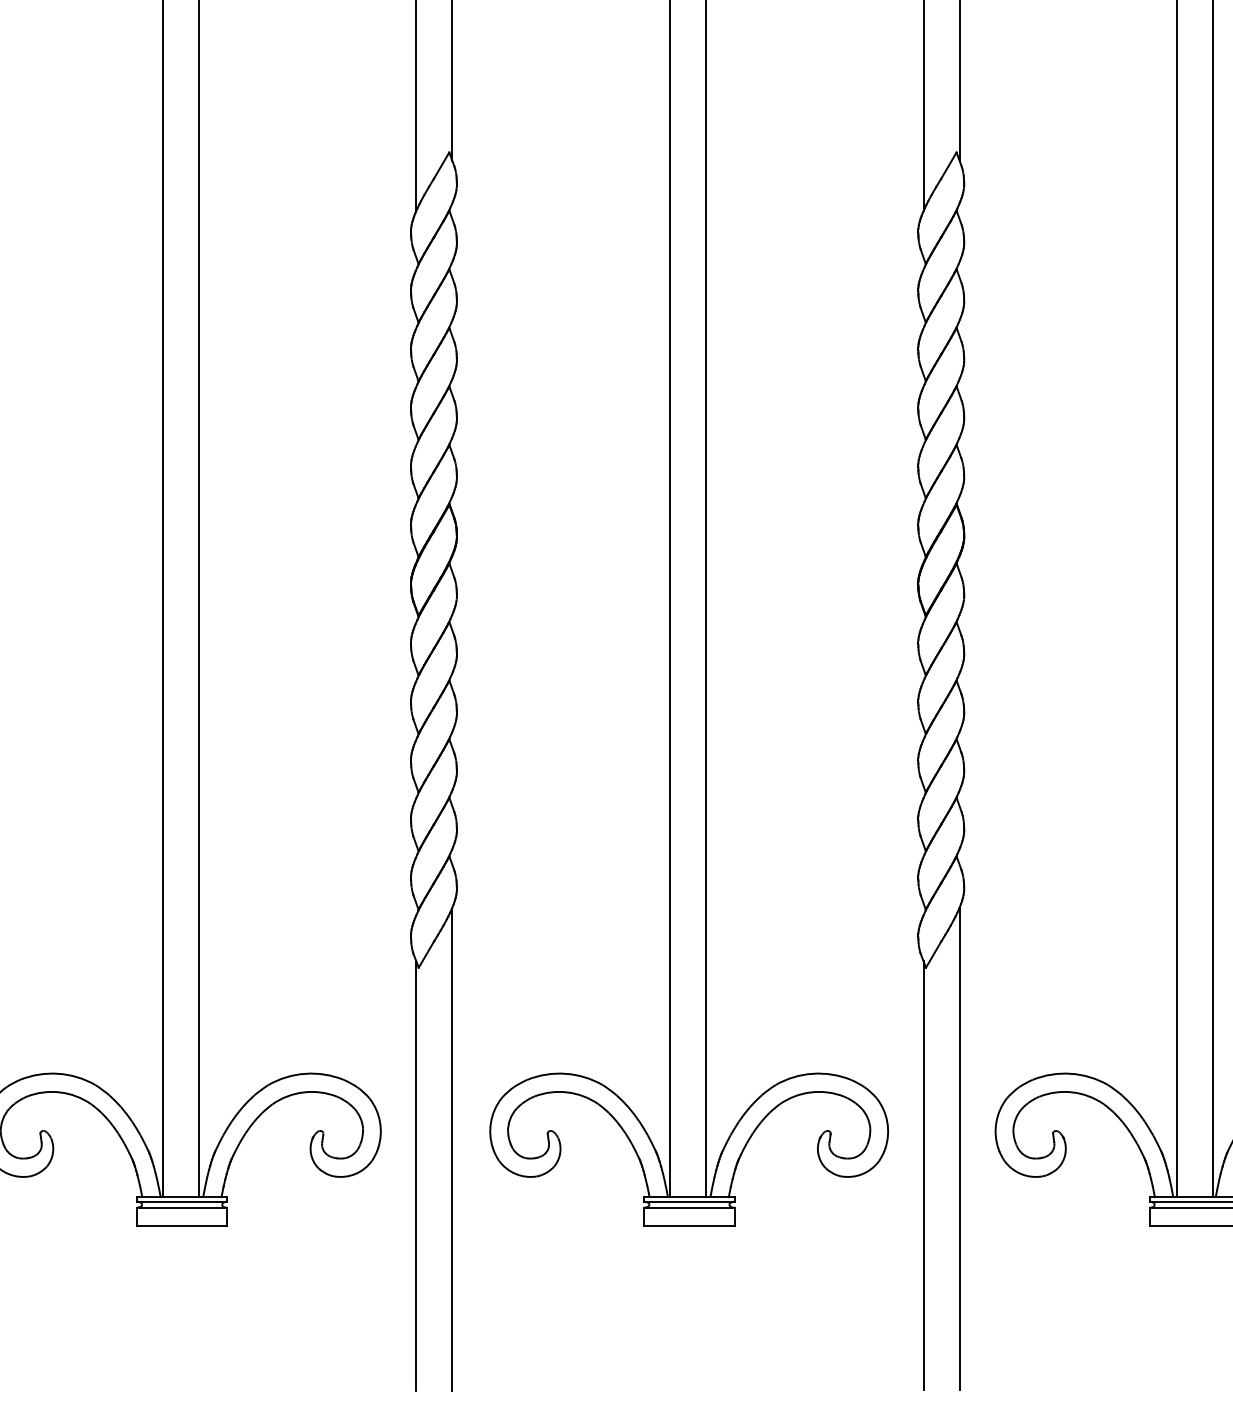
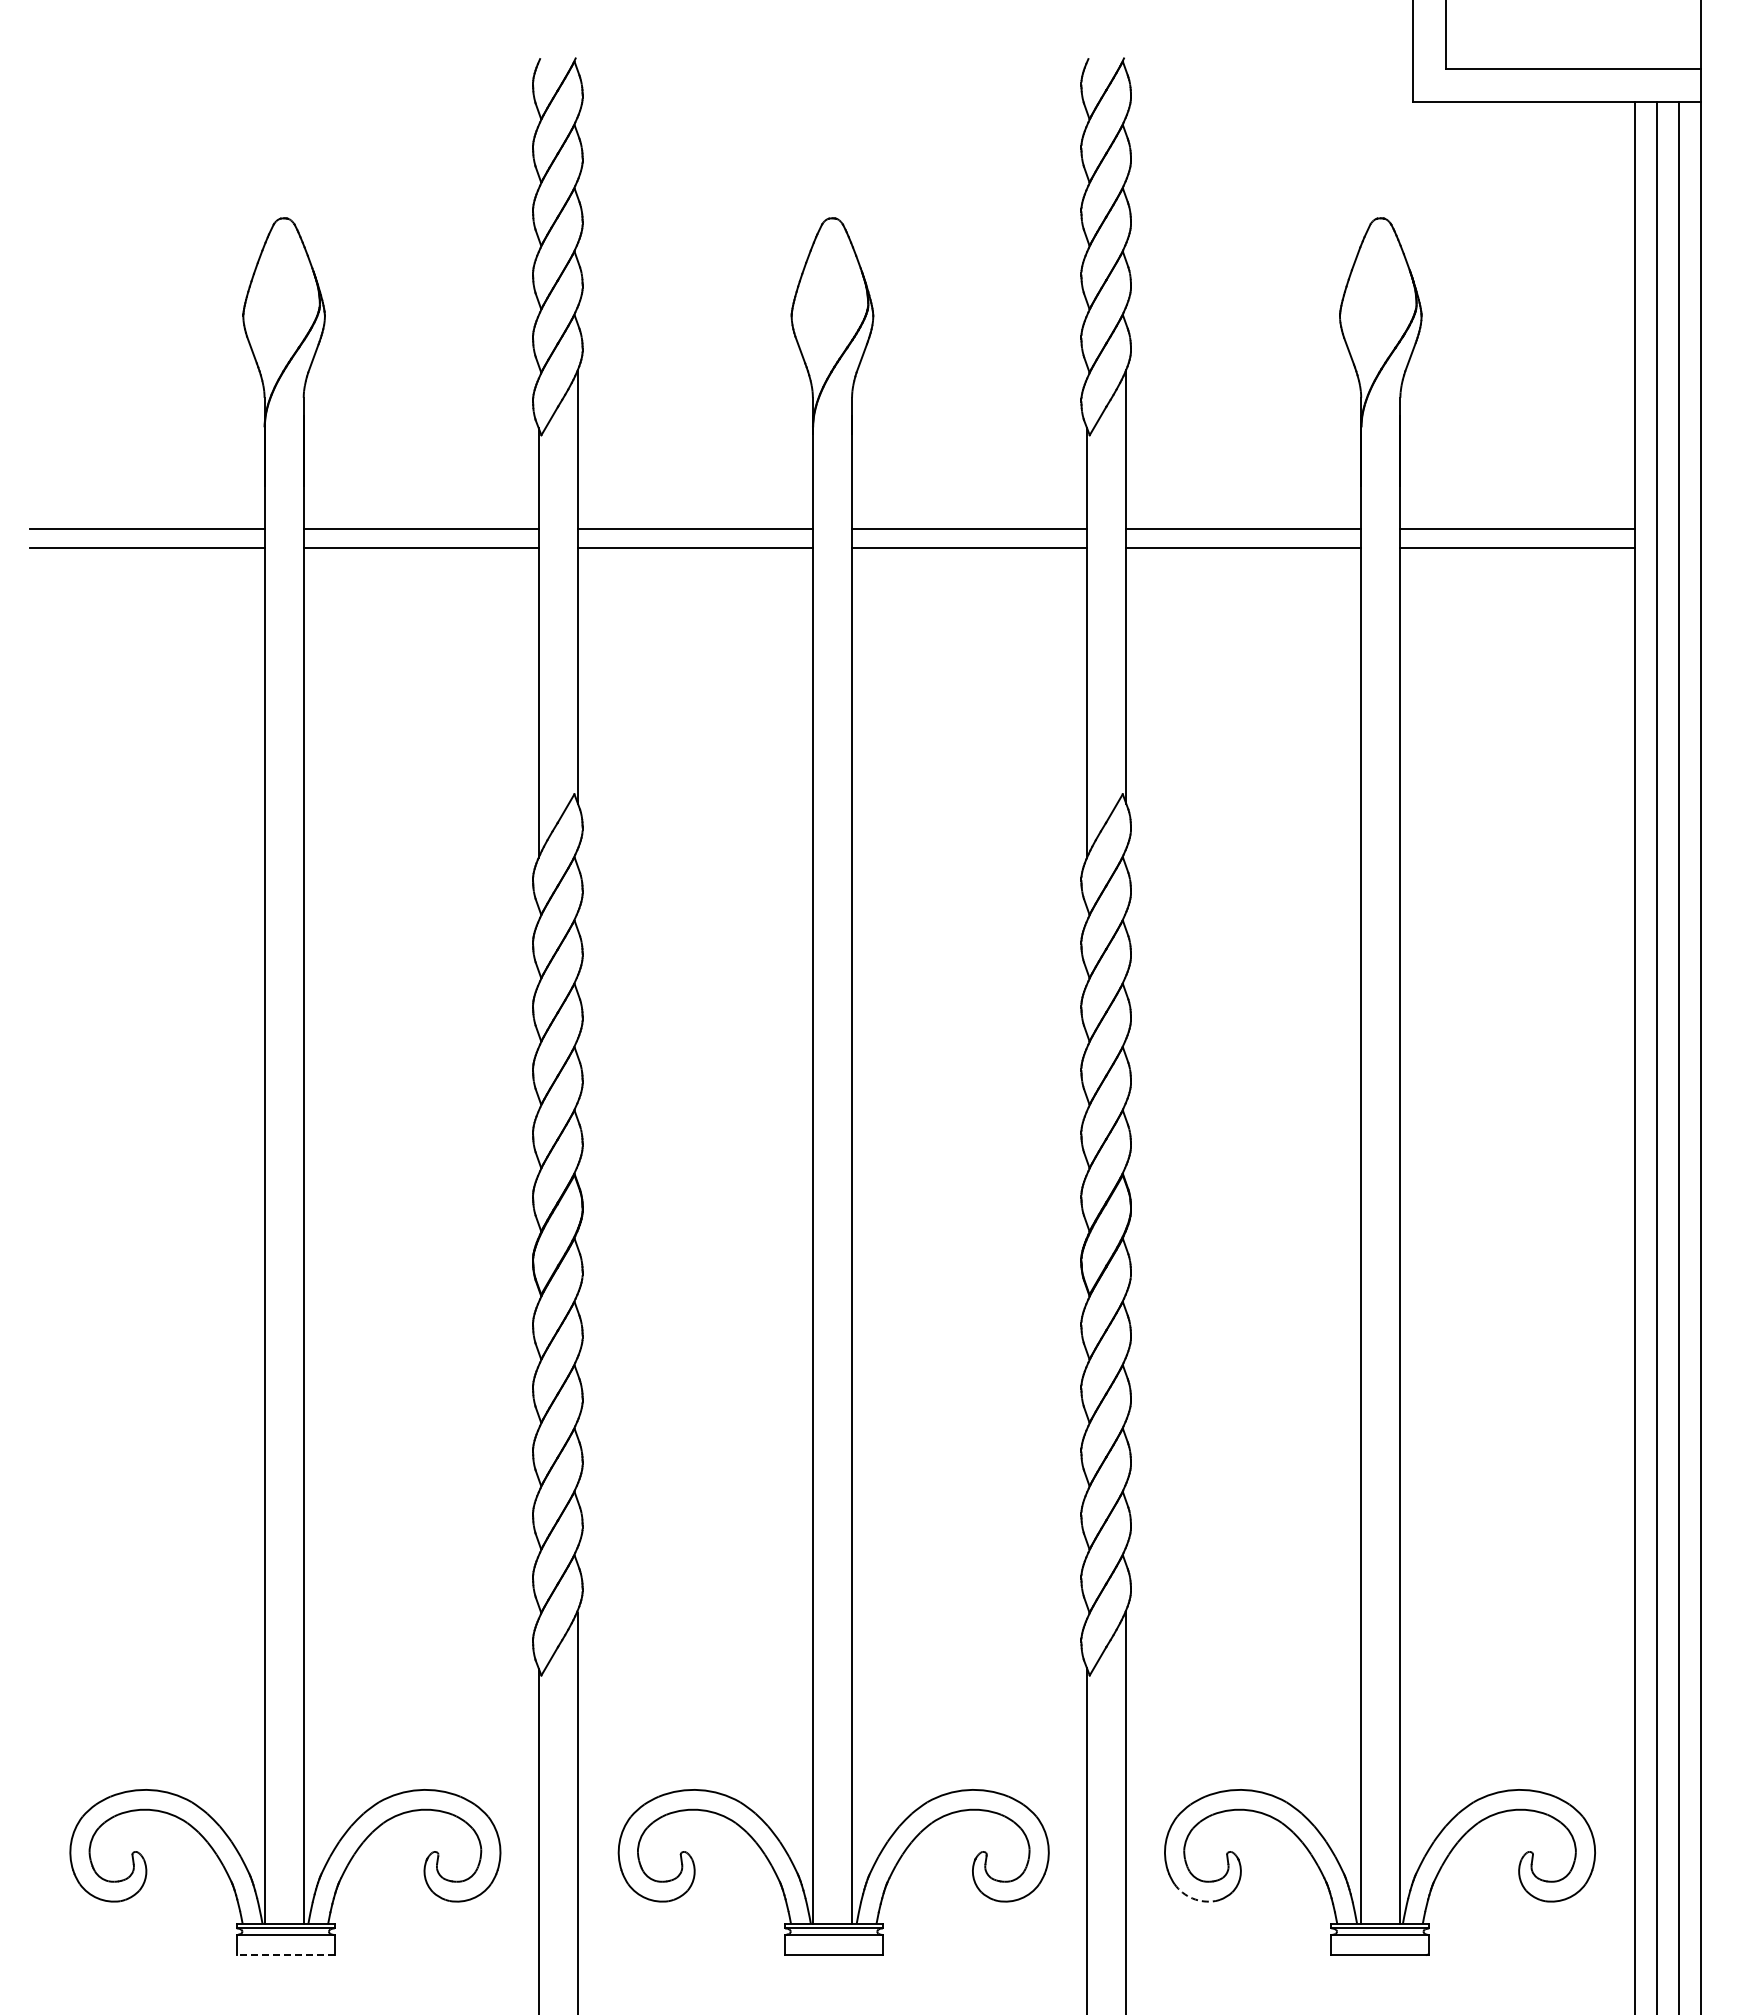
arc: (1021, 1174) -> (1192, 1898), solid -> dashed
line: (181, 1225) -> (285, 1954), solid -> dashed

